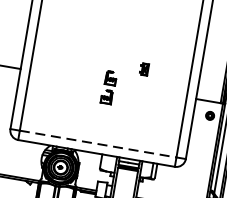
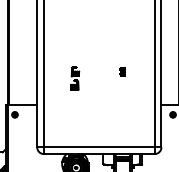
part: (144, 69) -> (122, 71), moved
part: (109, 87) -> (75, 78), moved
line: (98, 144) -> (99, 147), dashed -> solid

